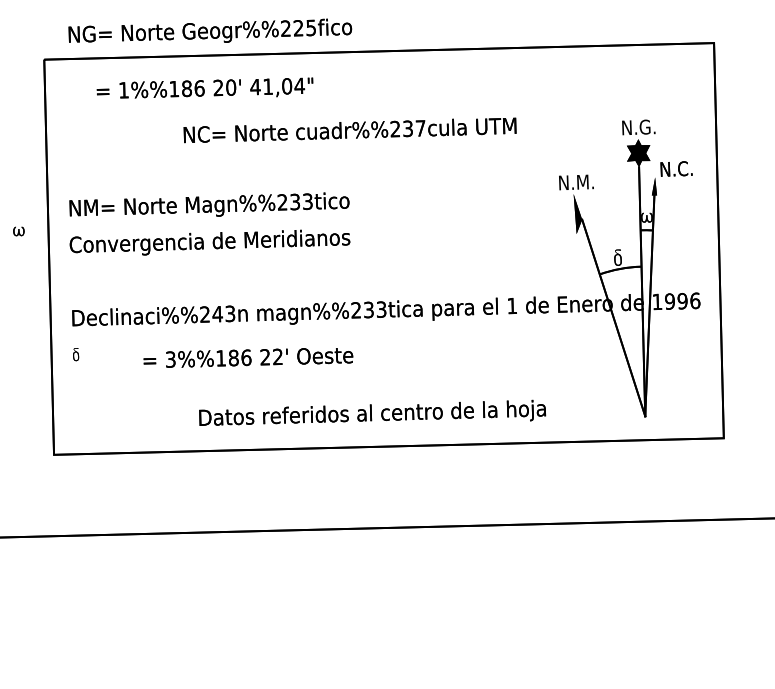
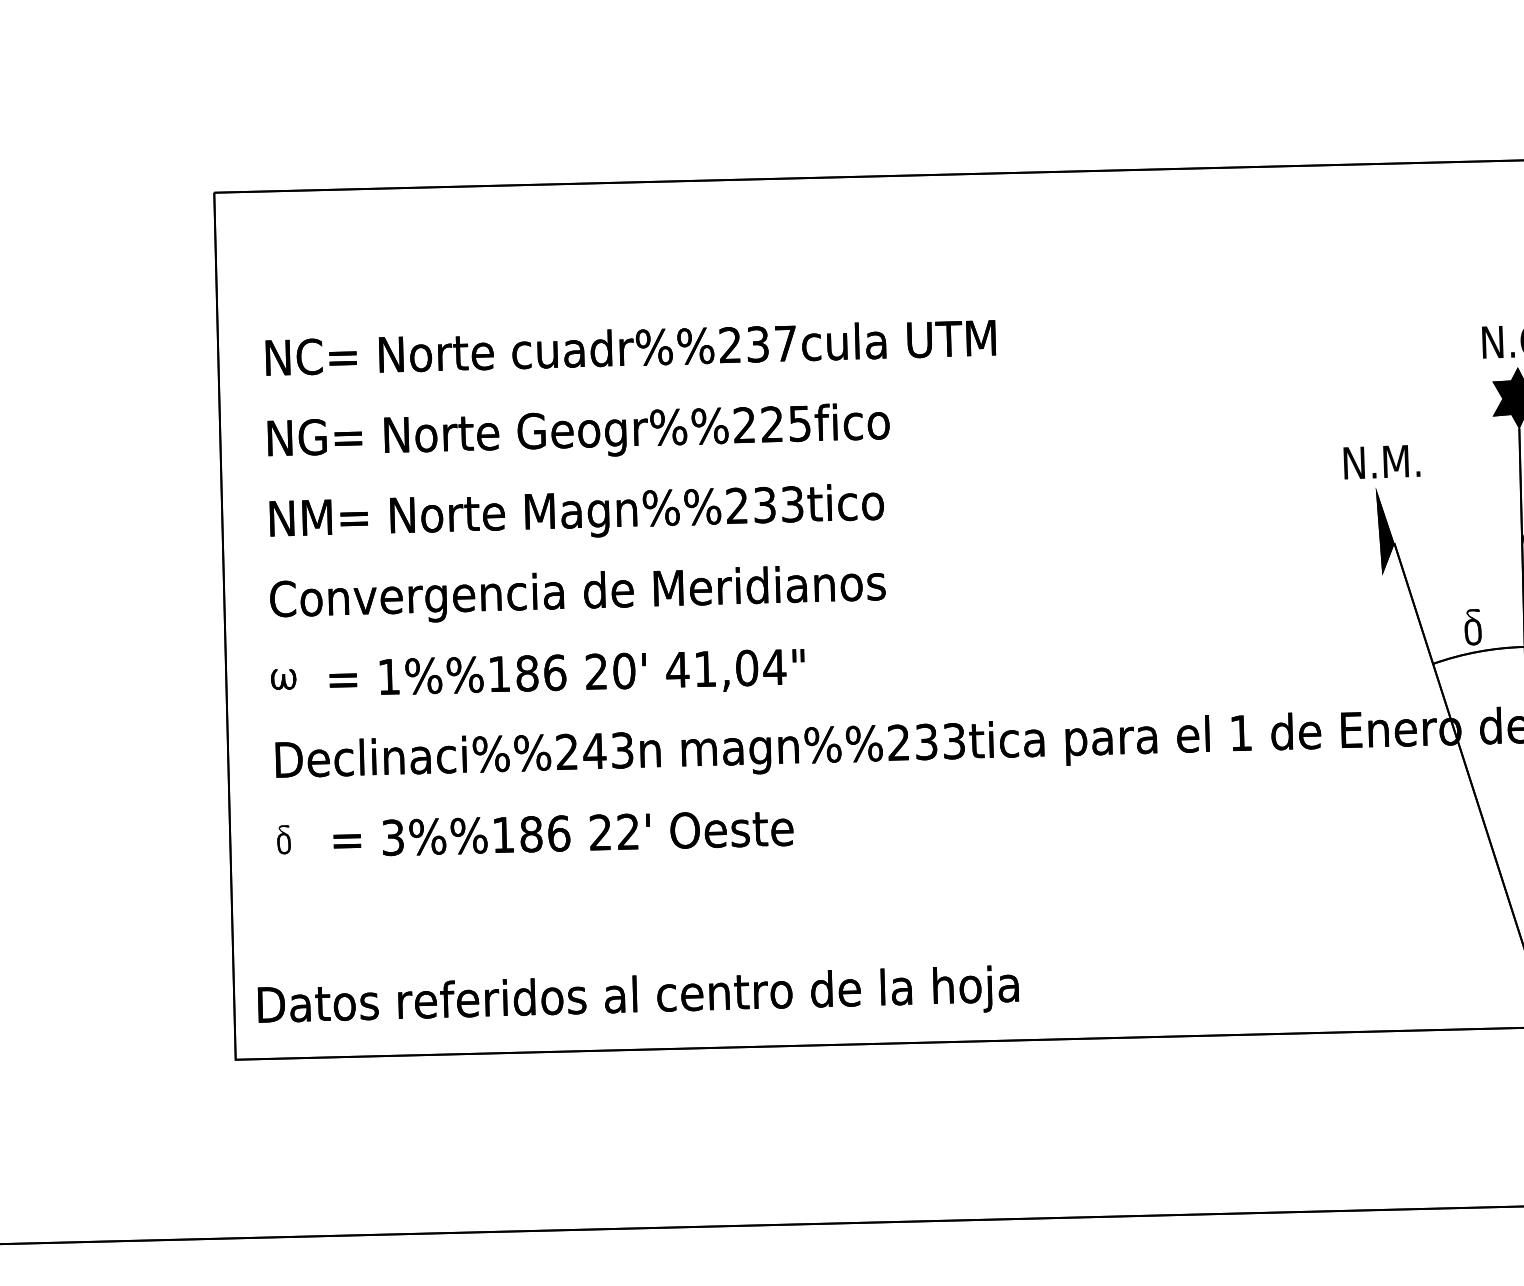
text: (210, 30) -> (578, 429), moved
text: (204, 87) -> (565, 670), moved
text: (349, 130) -> (629, 348), moved
part: (18, 231) -> (282, 679), moved
text: (248, 357) -> (563, 833), moved
text: (372, 412) -> (638, 993), moved

